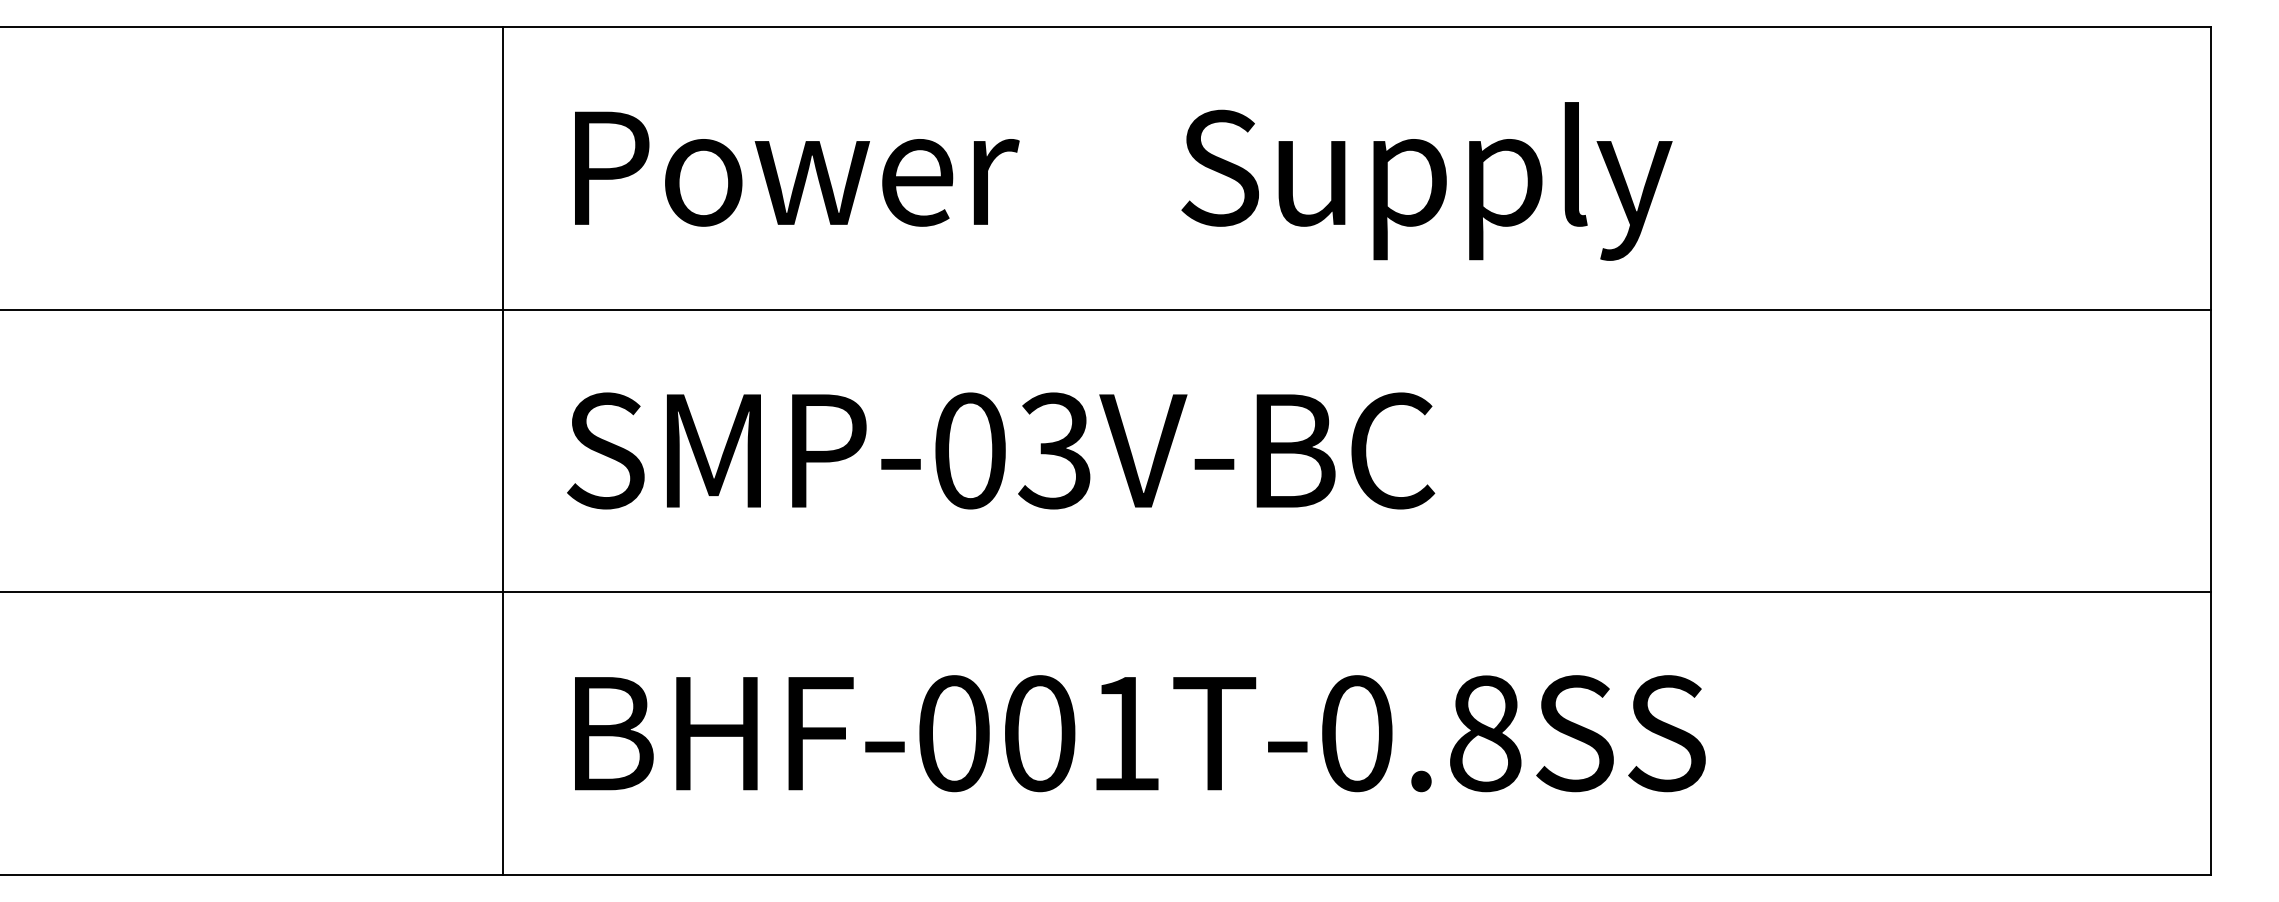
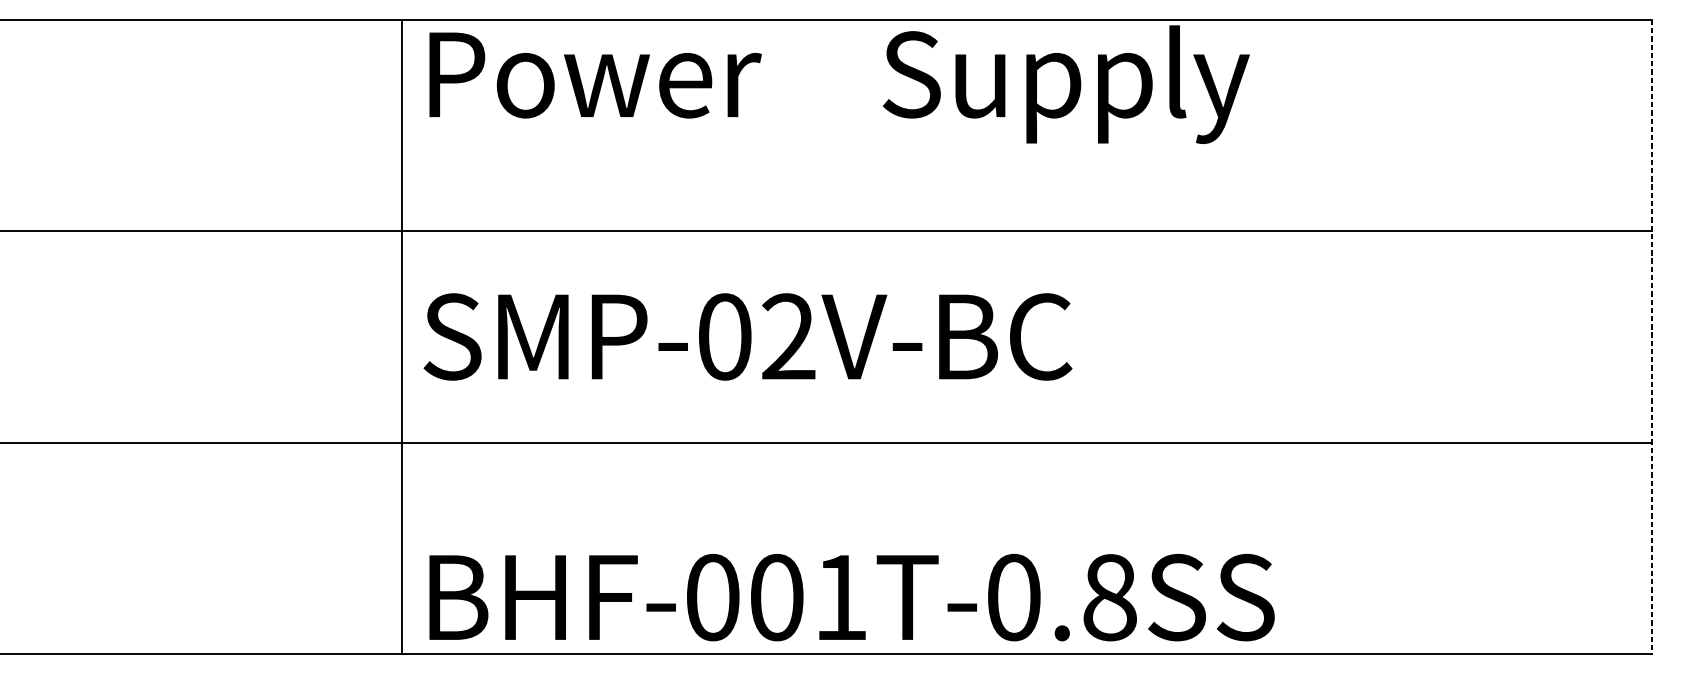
text: (1123, 181) -> (839, 84), moved
line: (502, 450) -> (401, 336), moved
text: (1054, 450) -> (787, 336), SMP-03V-BC -> SMP-02V-BC
line: (2210, 451) -> (1652, 337), solid -> dashed
text: (1140, 733) -> (852, 597), moved

